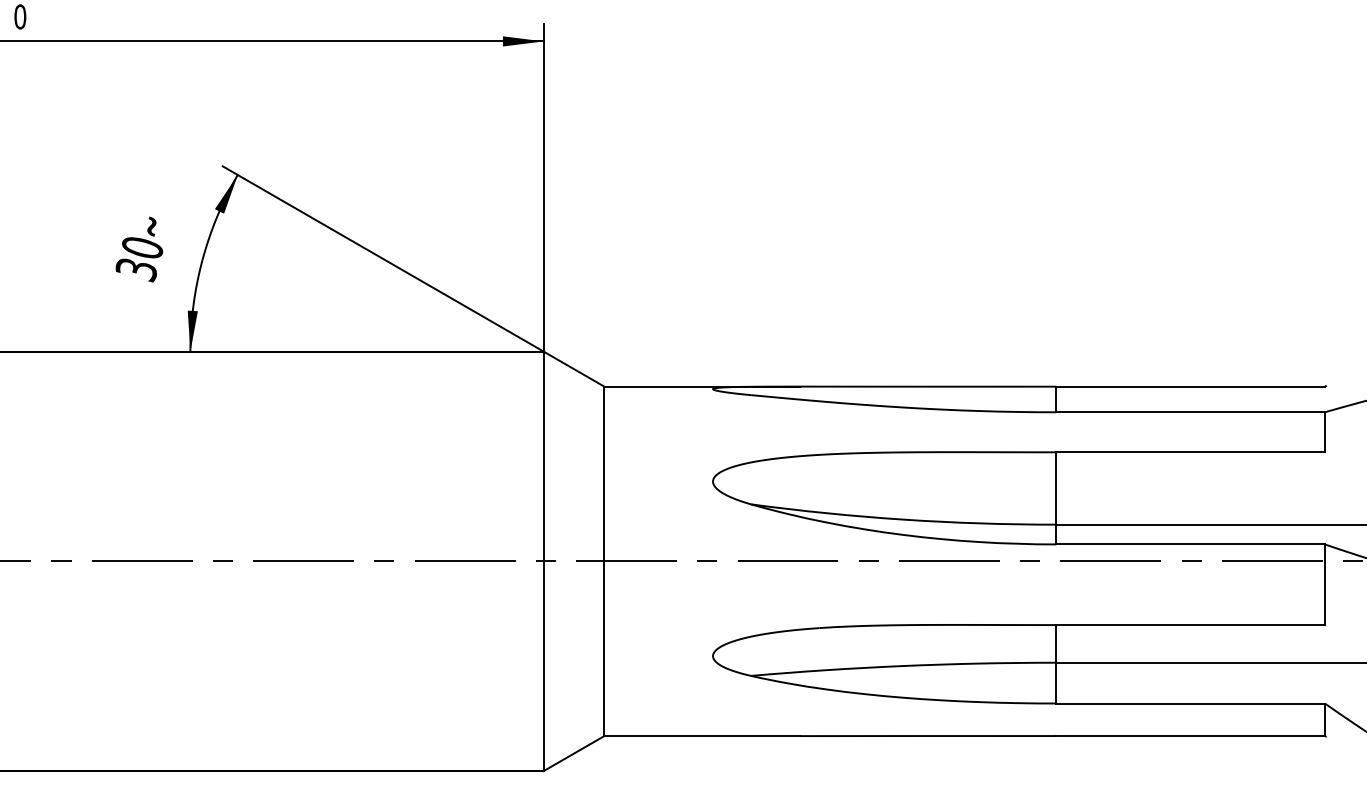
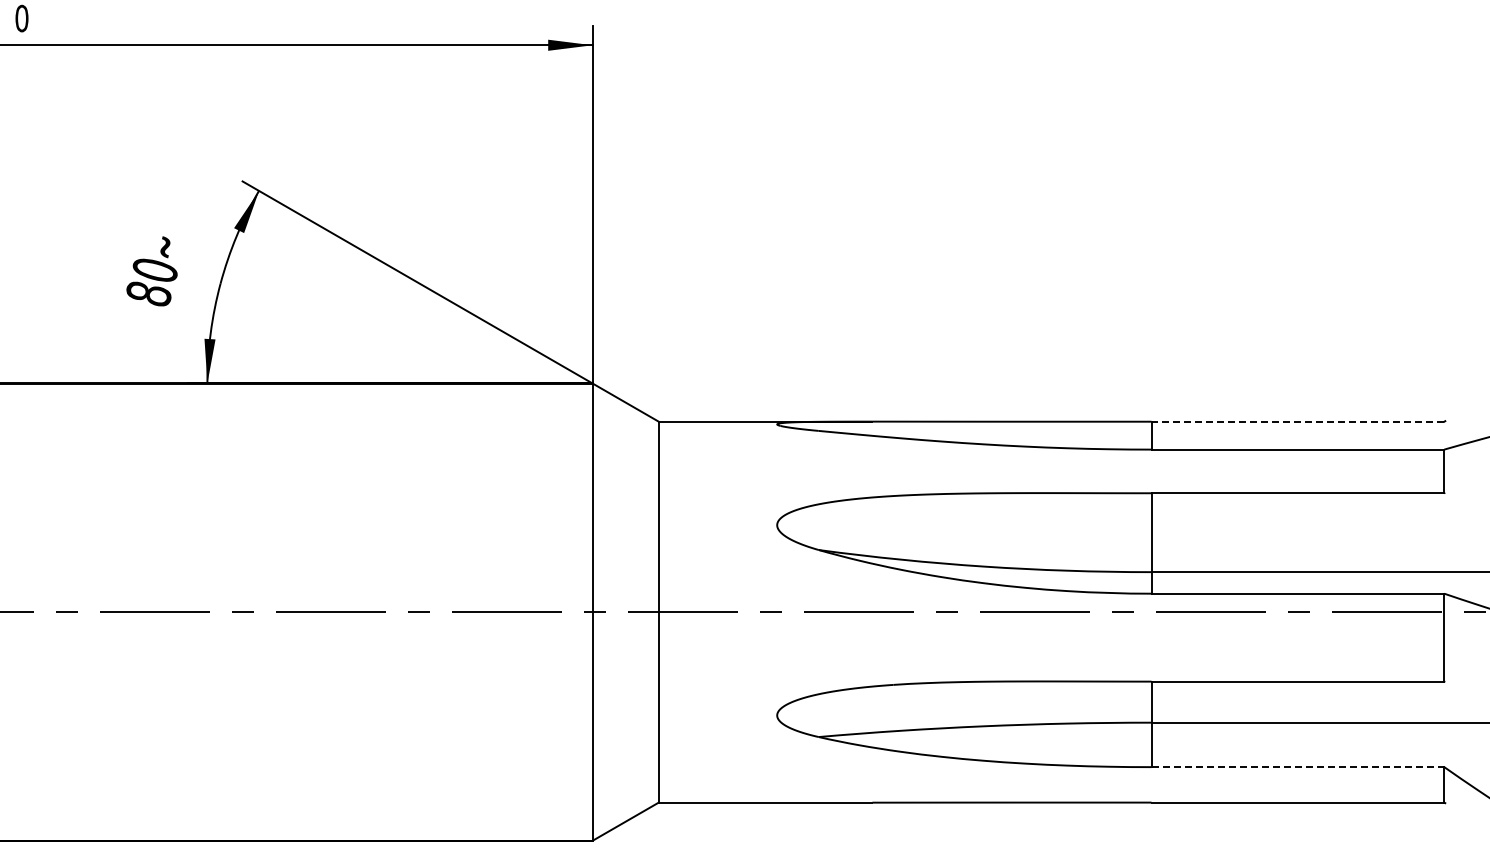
text: (136, 270) -> (148, 294), 30 -> 80
line: (1190, 386) -> (1297, 421), solid -> dashed
line: (1191, 703) -> (1298, 767), solid -> dashed

